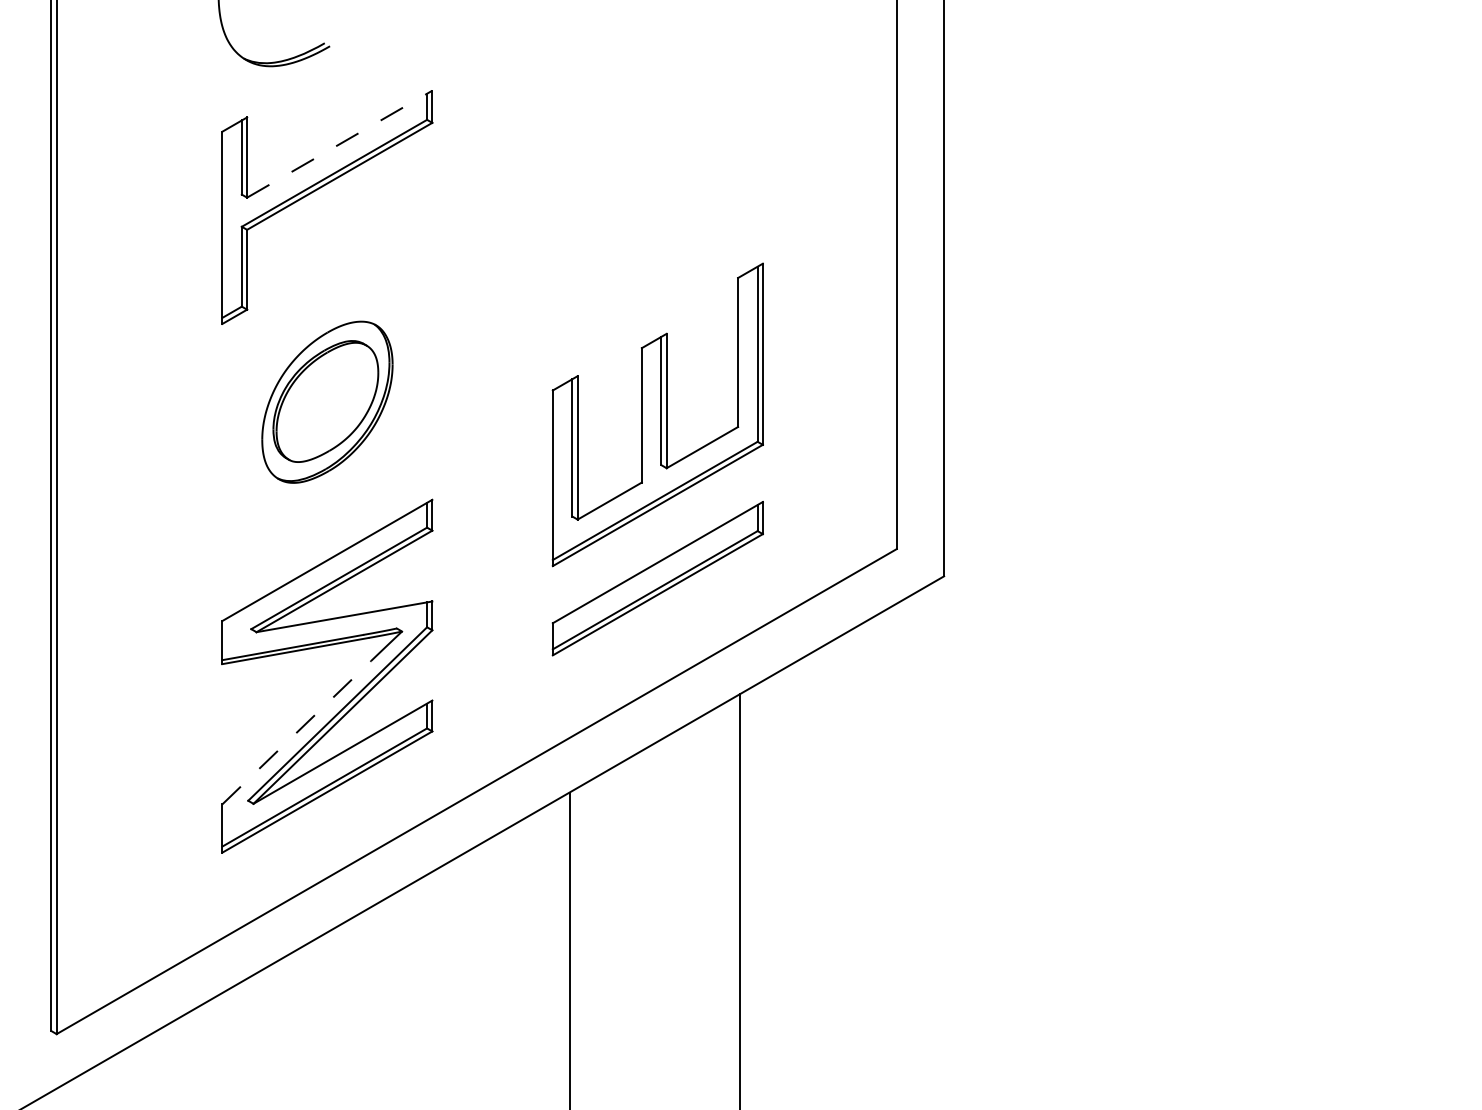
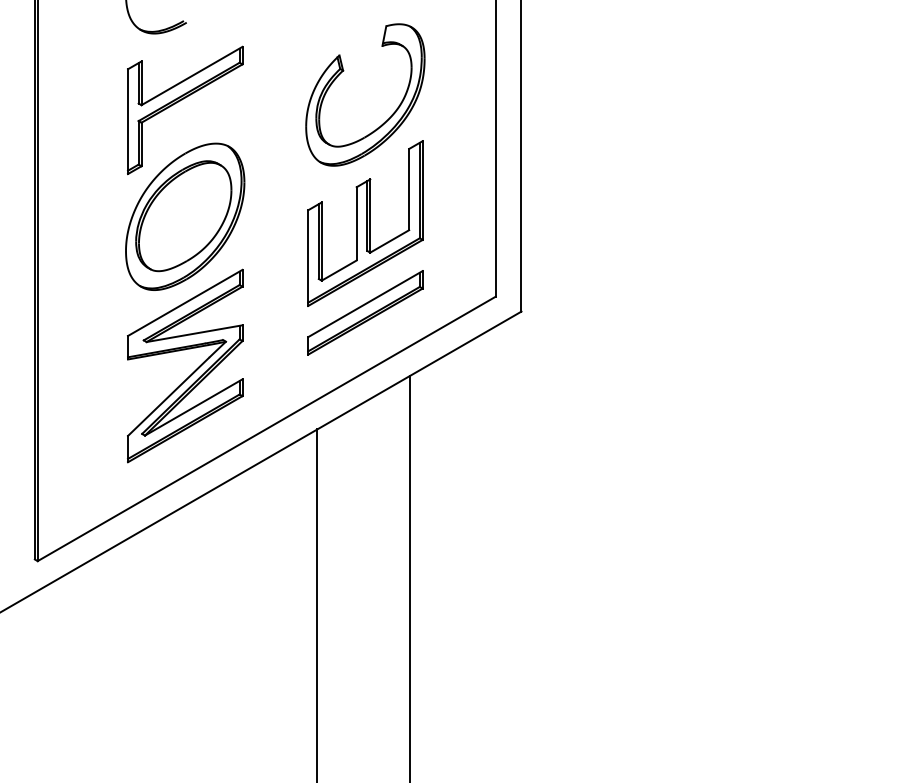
part: (617, 135) -> (343, 71), added
line: (340, 143) -> (192, 75), dashed -> solid
part: (327, 401) -> (185, 216), size x1.67
line: (296, 732) -> (168, 396), dashed -> solid

